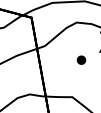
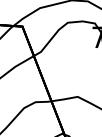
part: (81, 59) -> (79, 58), removed

